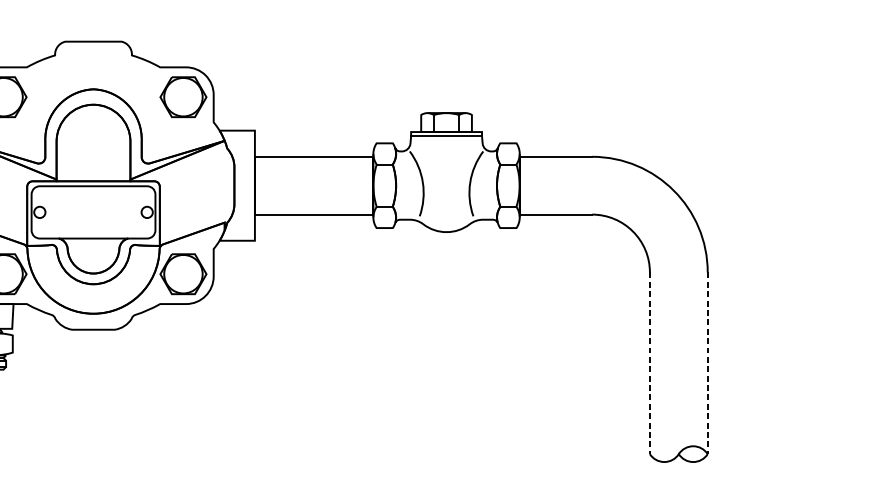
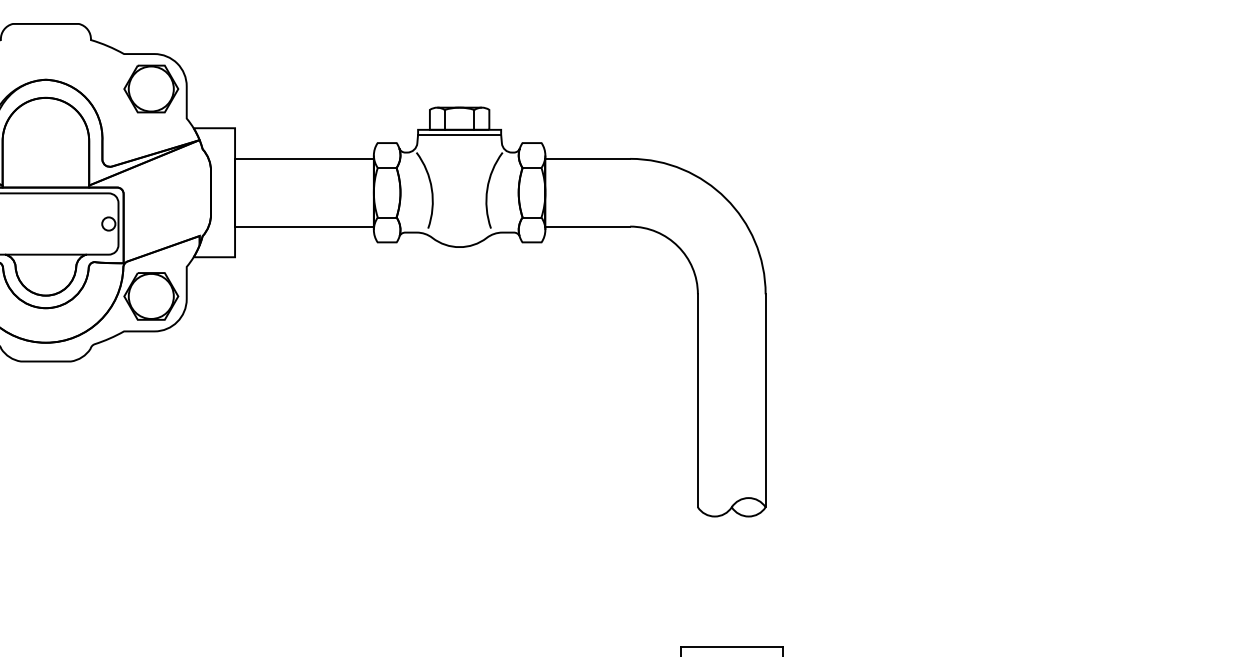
line: (649, 363) -> (697, 401), dashed -> solid
line: (707, 363) -> (765, 401), dashed -> solid

